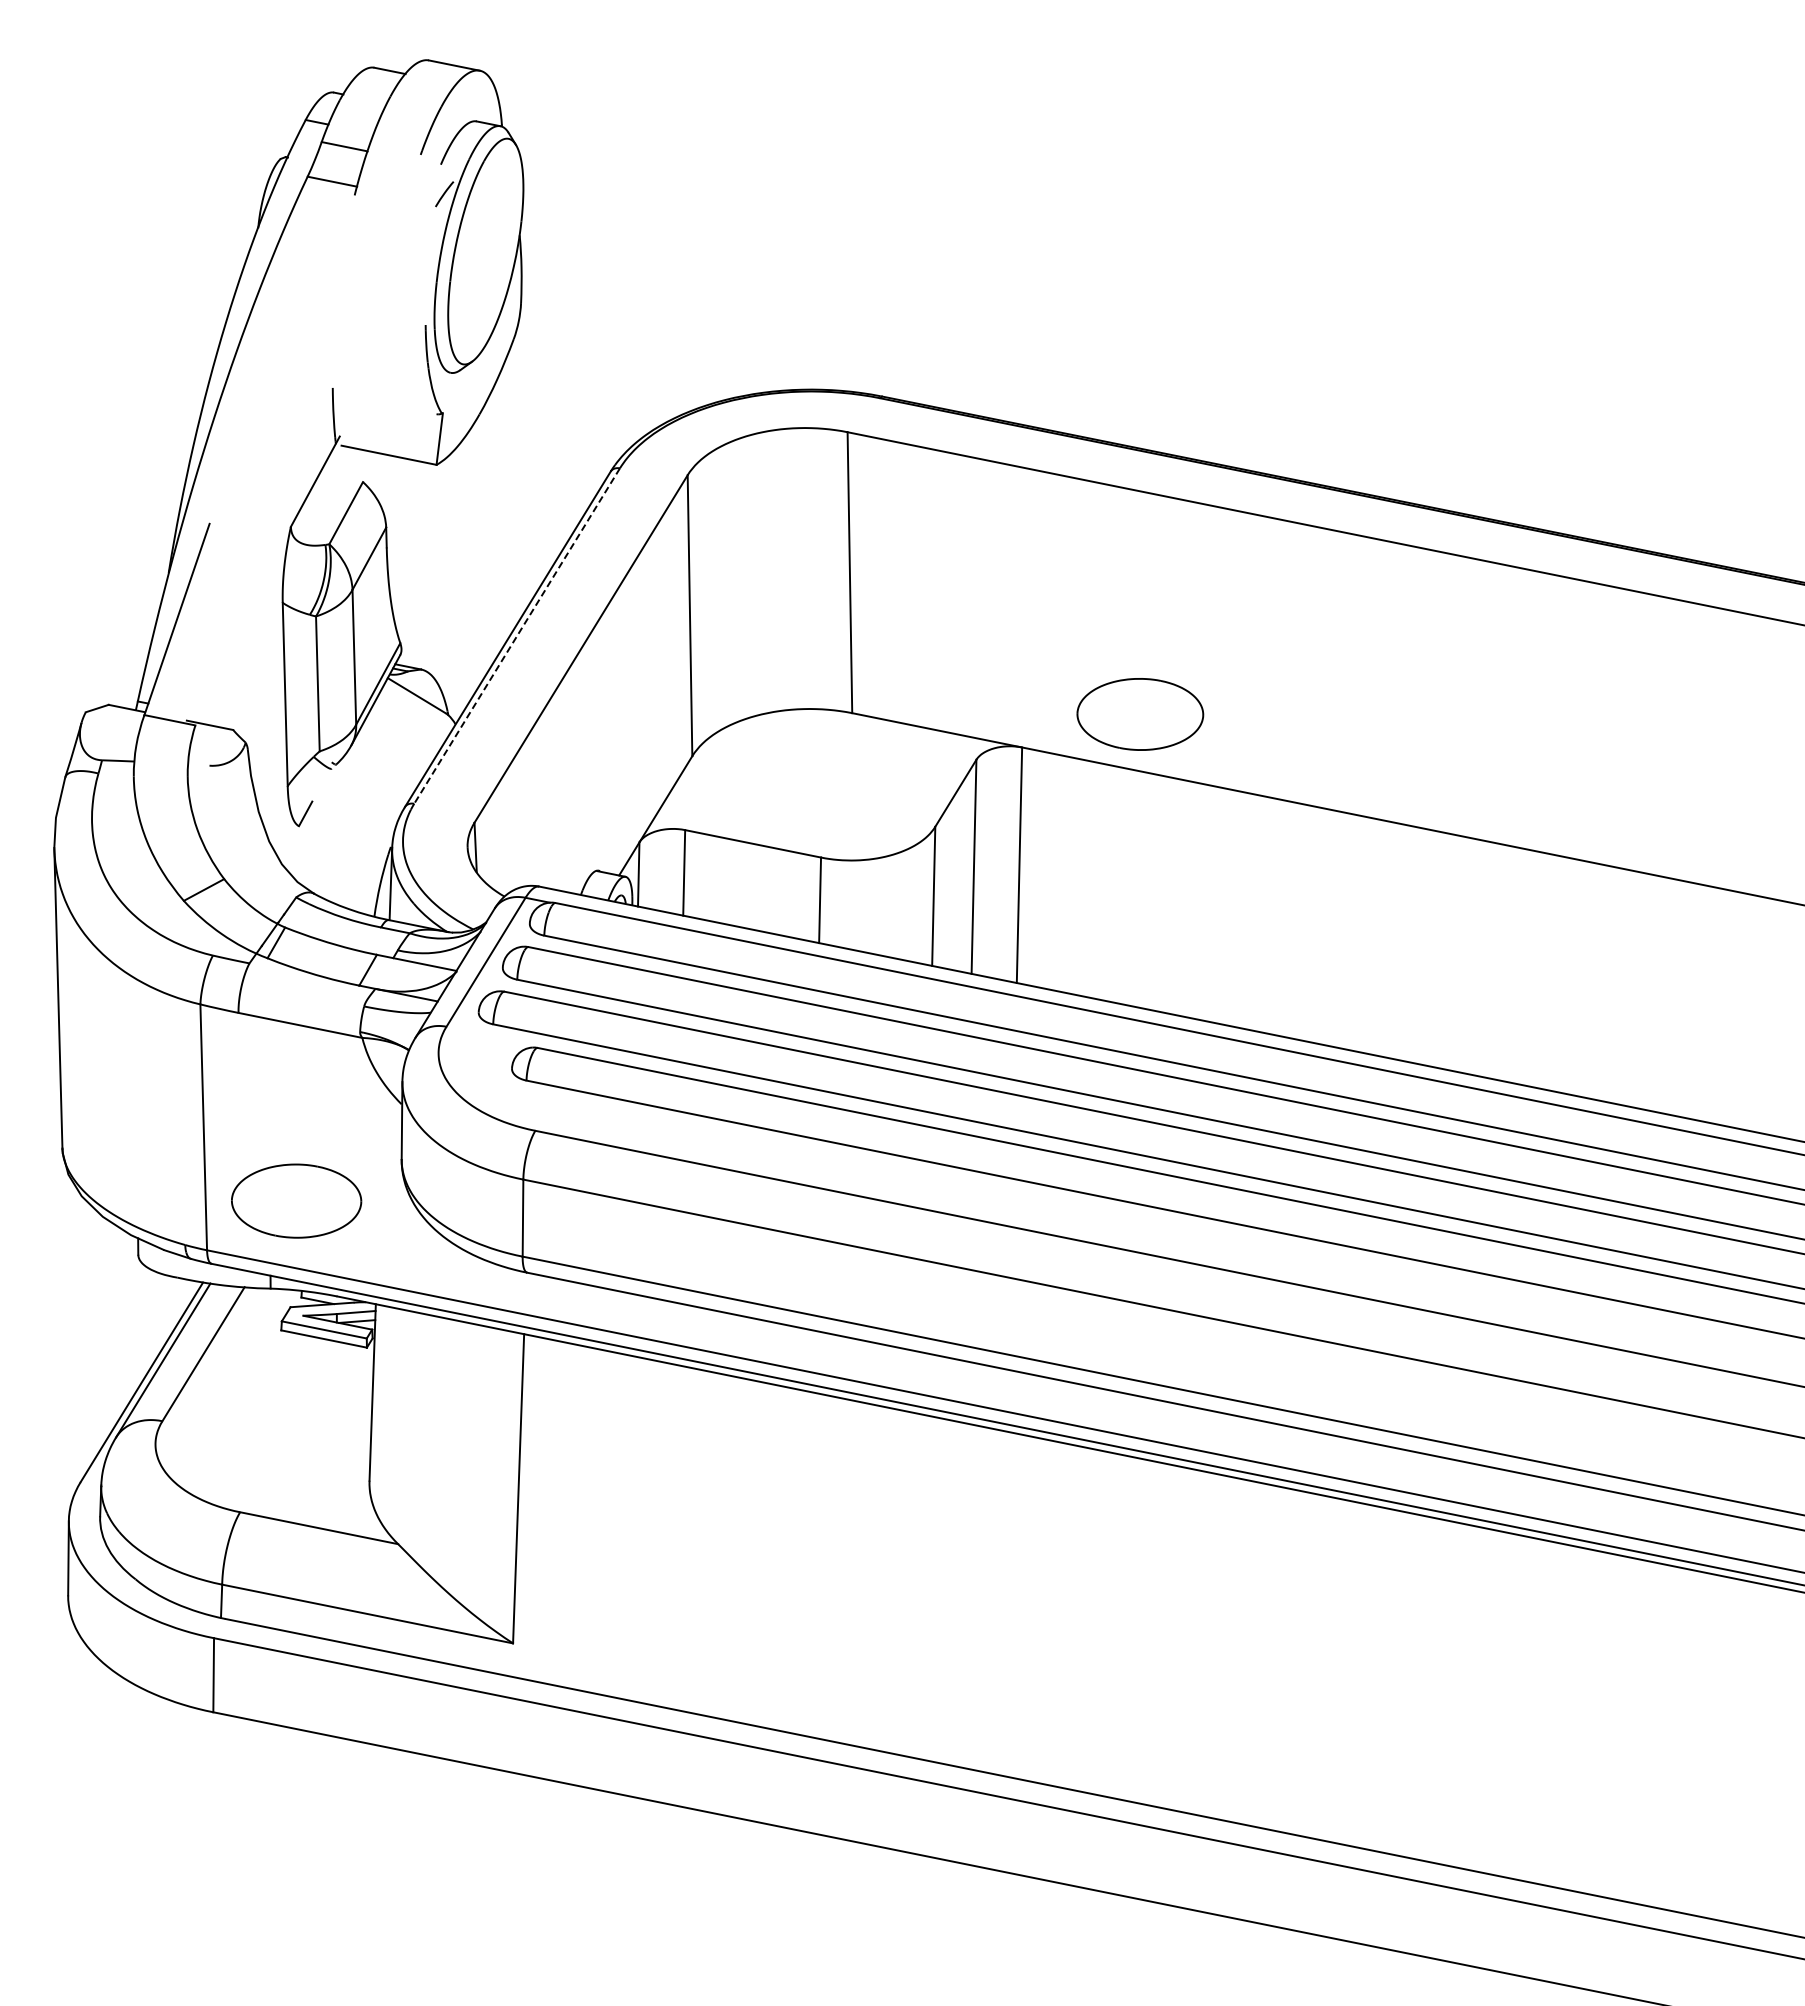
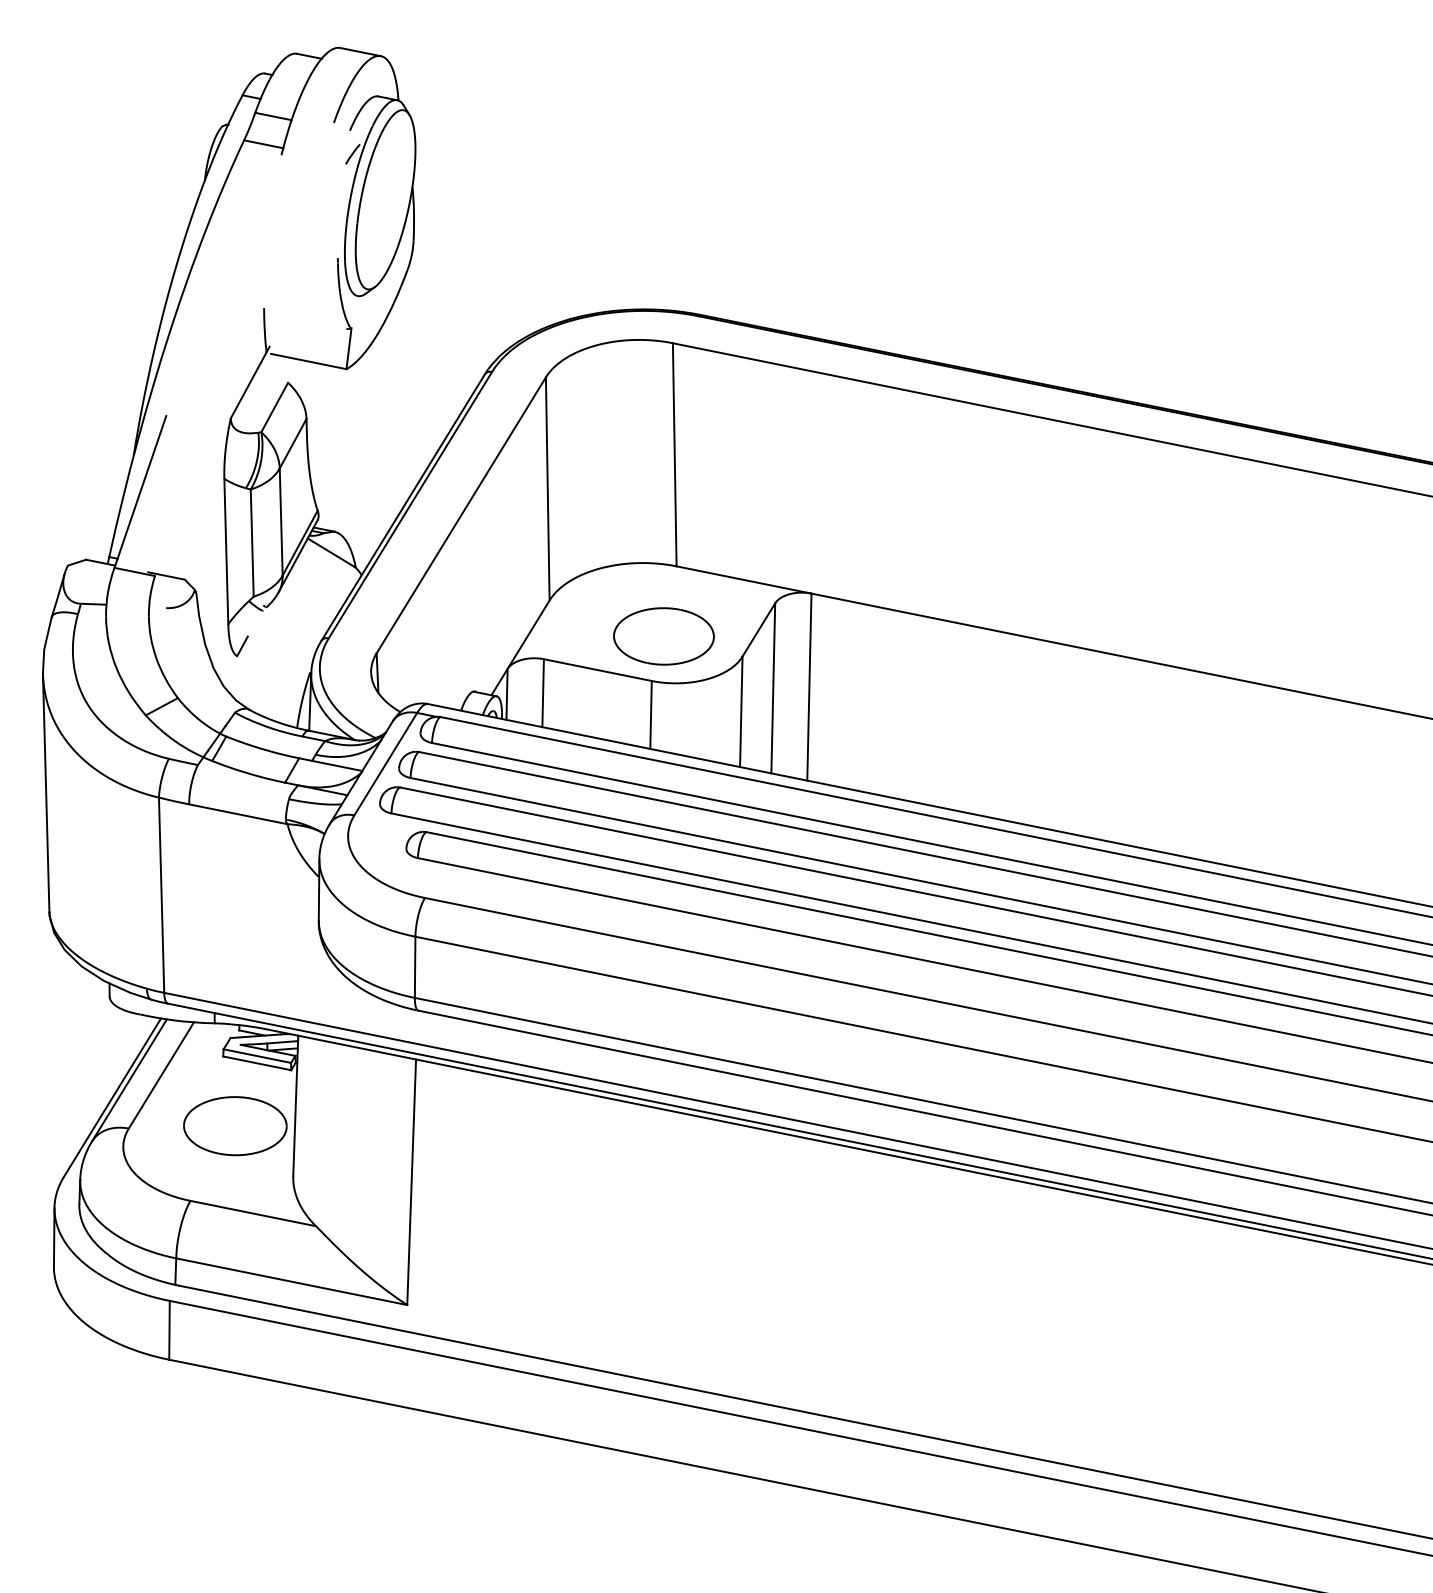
line: (517, 636) -> (410, 505), dashed -> solid
part: (1140, 714) -> (664, 636), moved
part: (296, 1200) -> (235, 1125), moved

